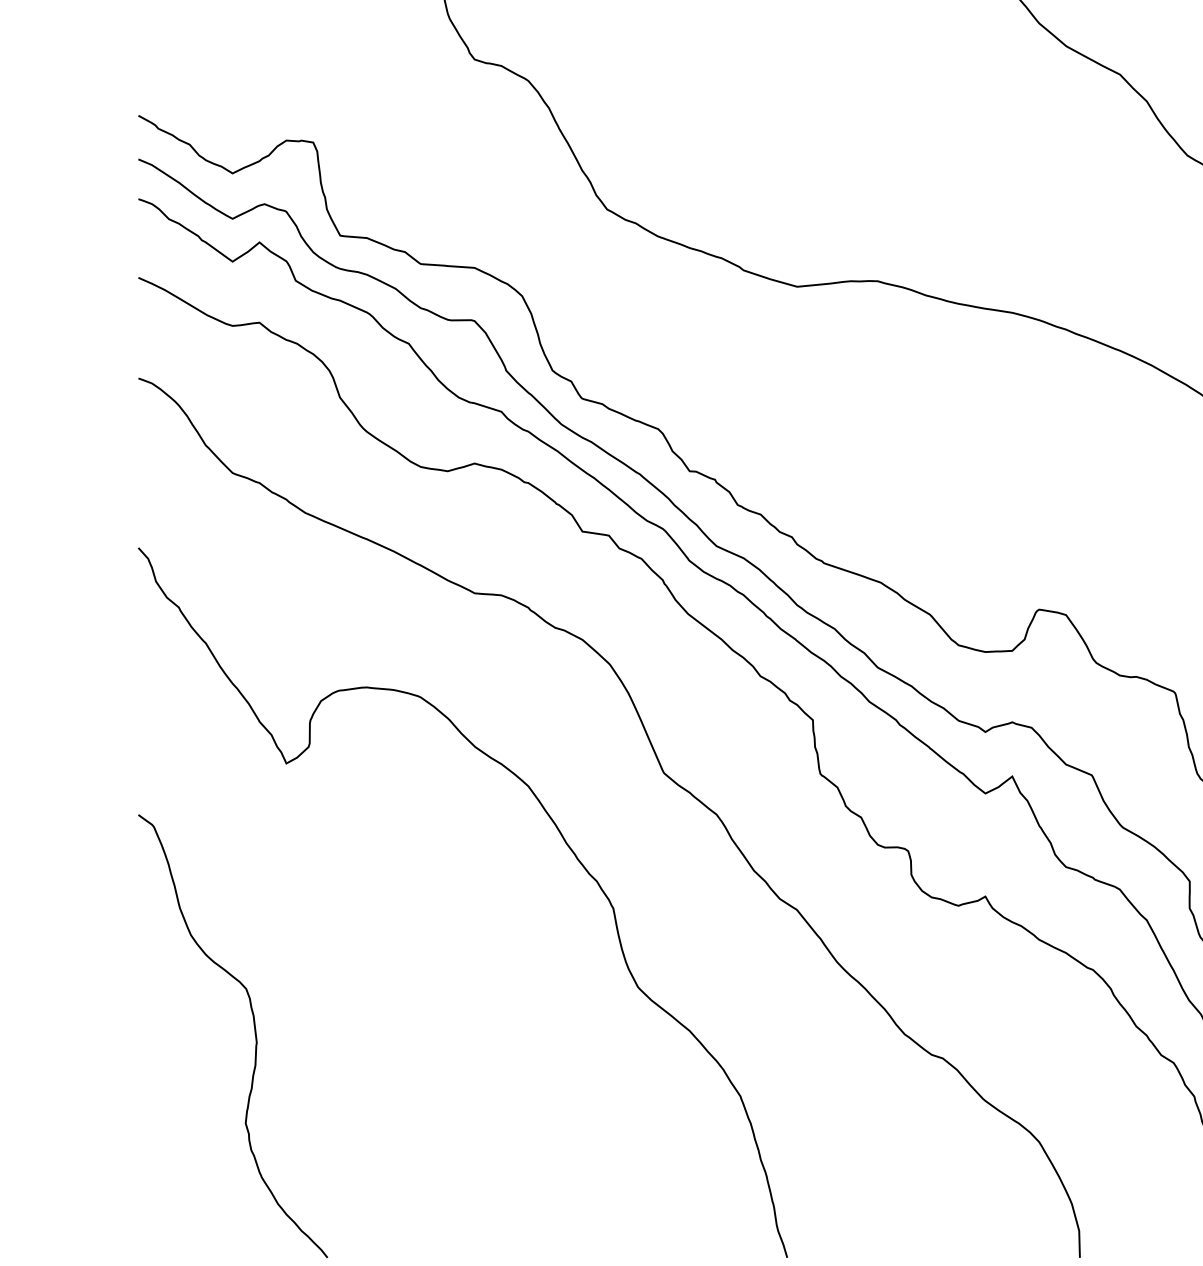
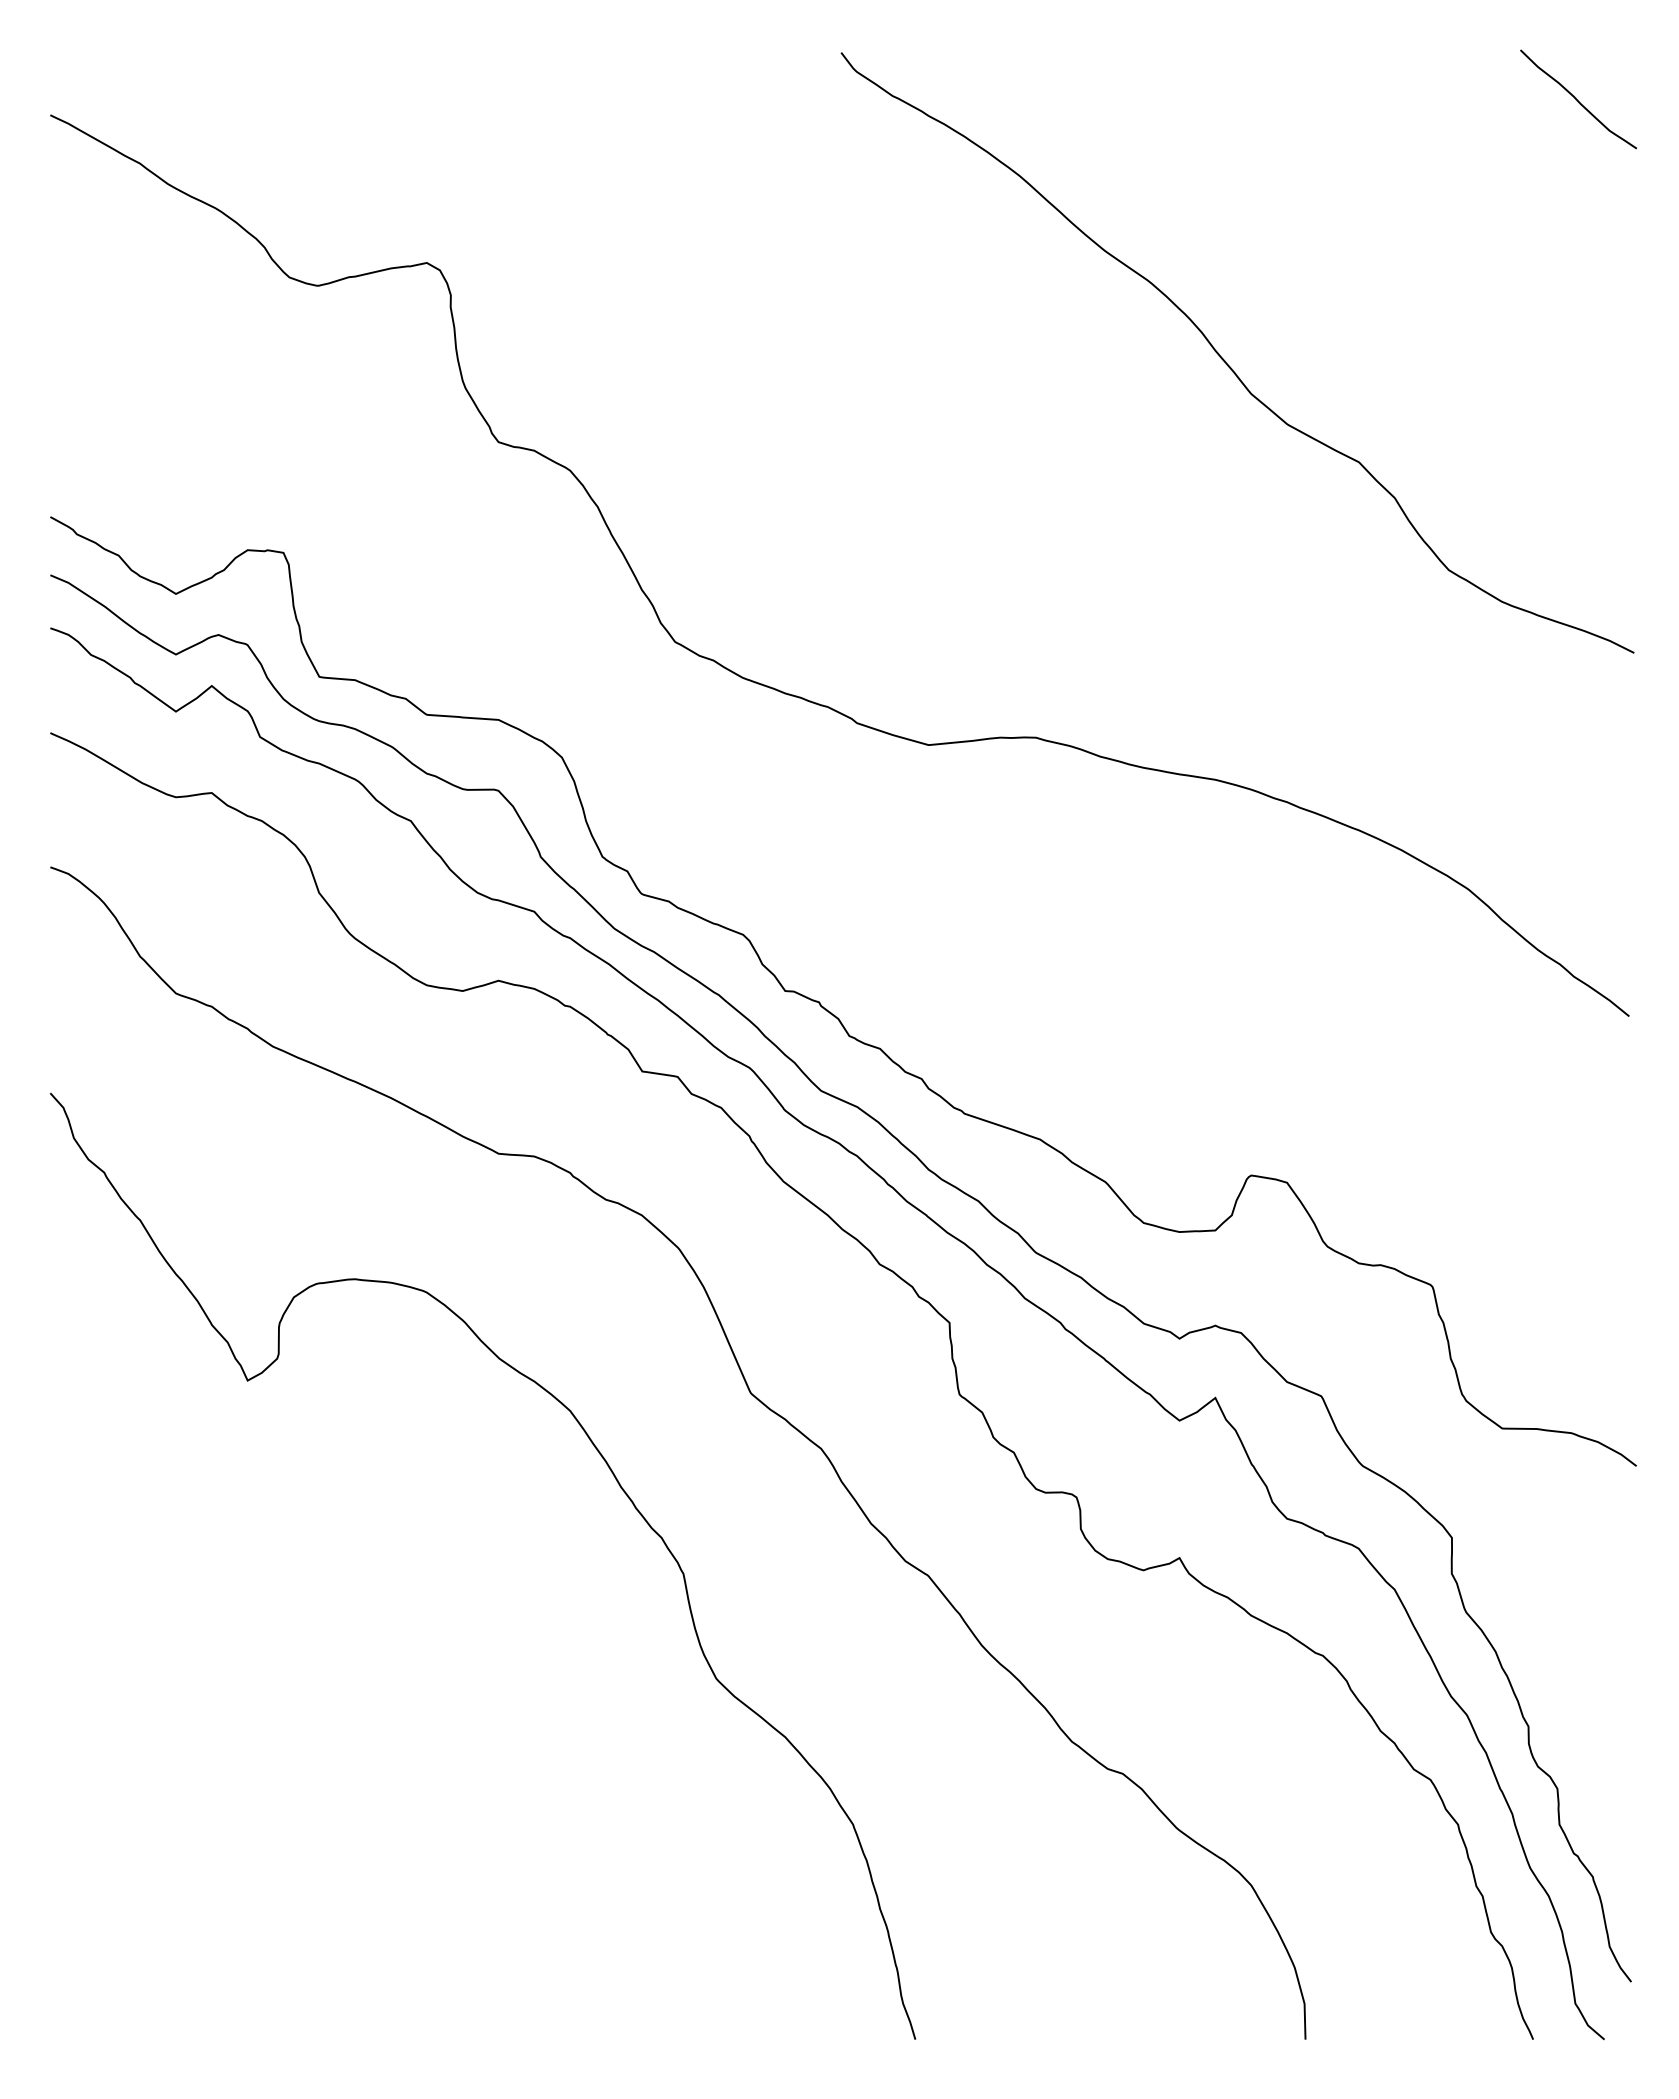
curve: (254, 1034) -> (205, 1741), removed

